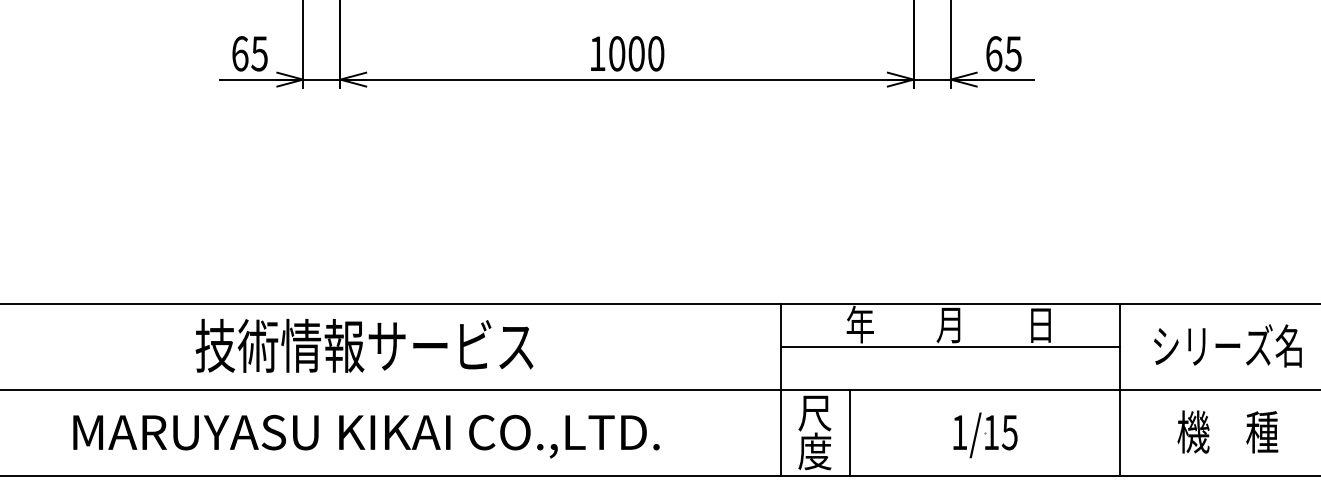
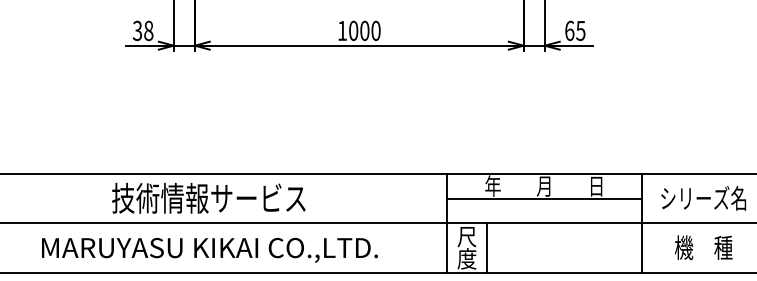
text: (248, 53) -> (142, 30), 65 -> 38
part: (984, 435) -> (564, 249), removed

